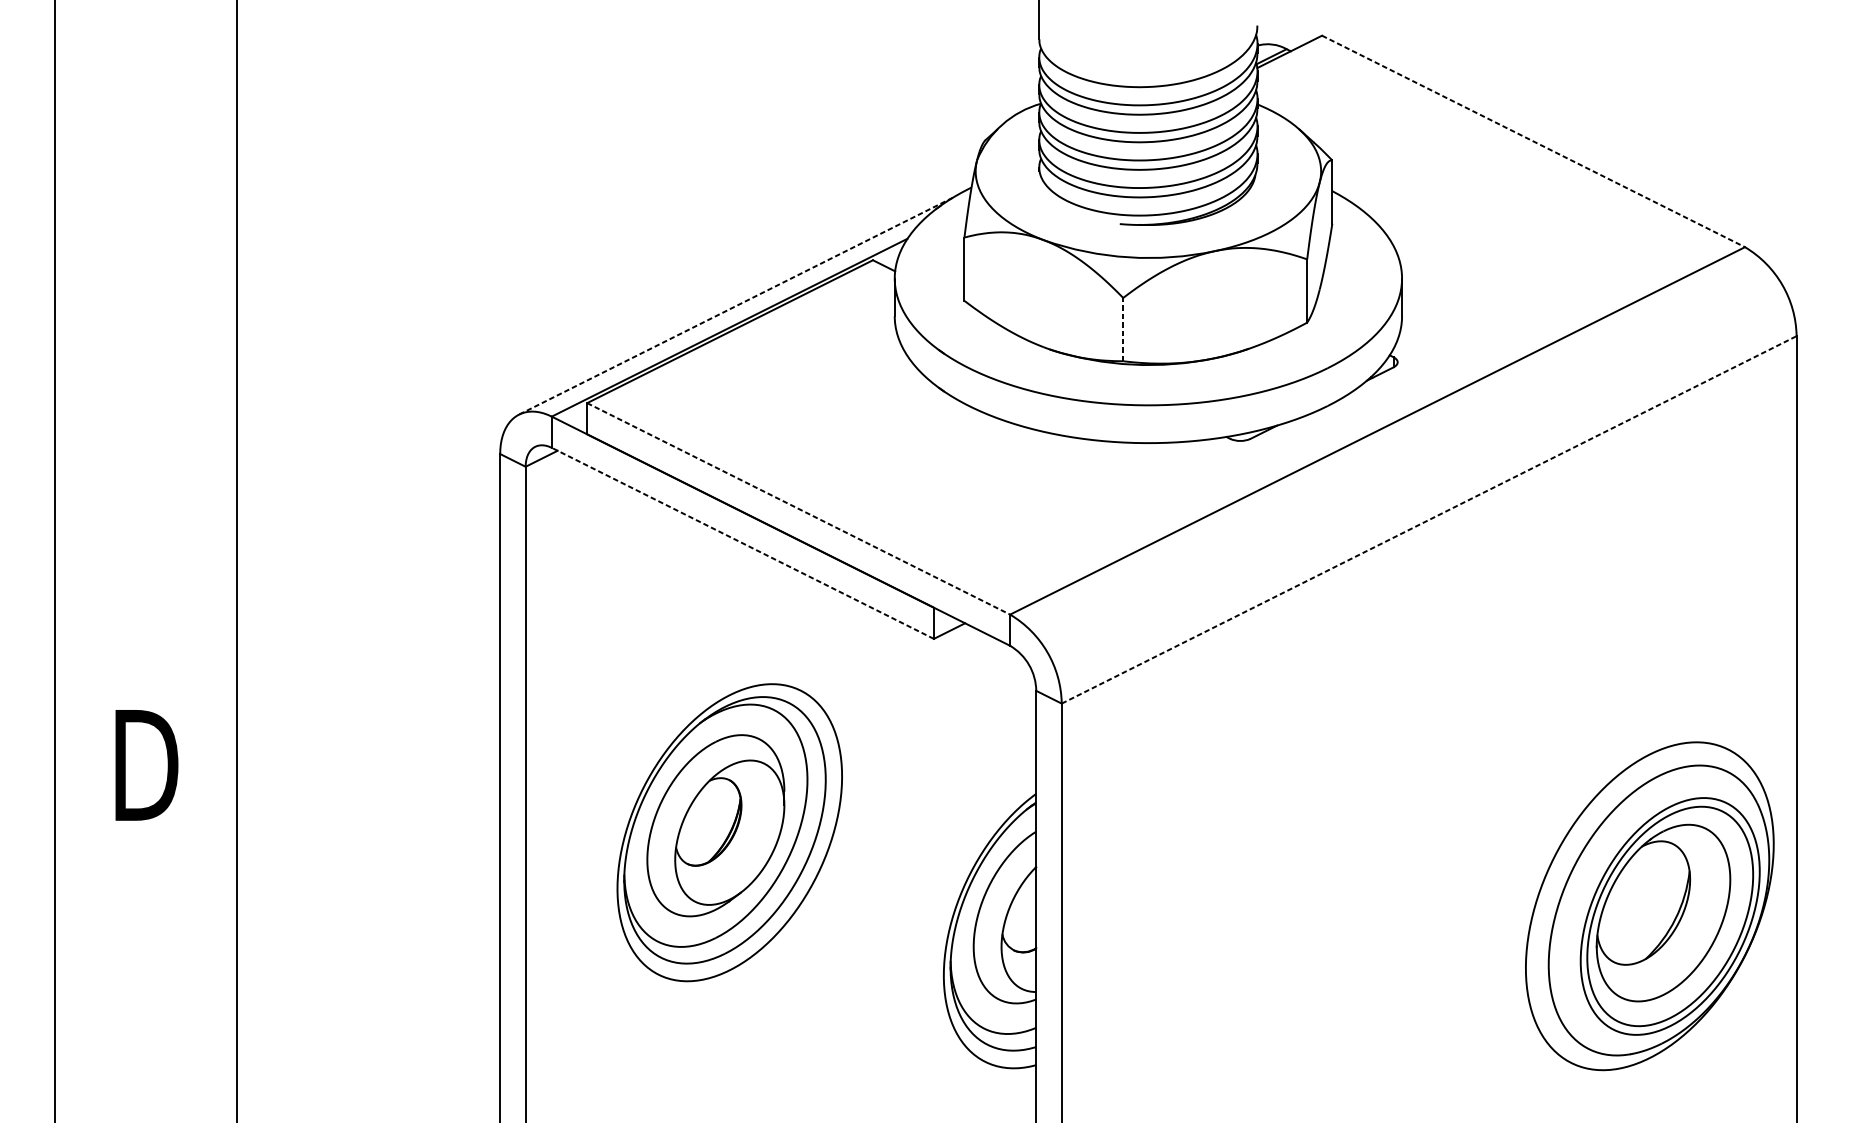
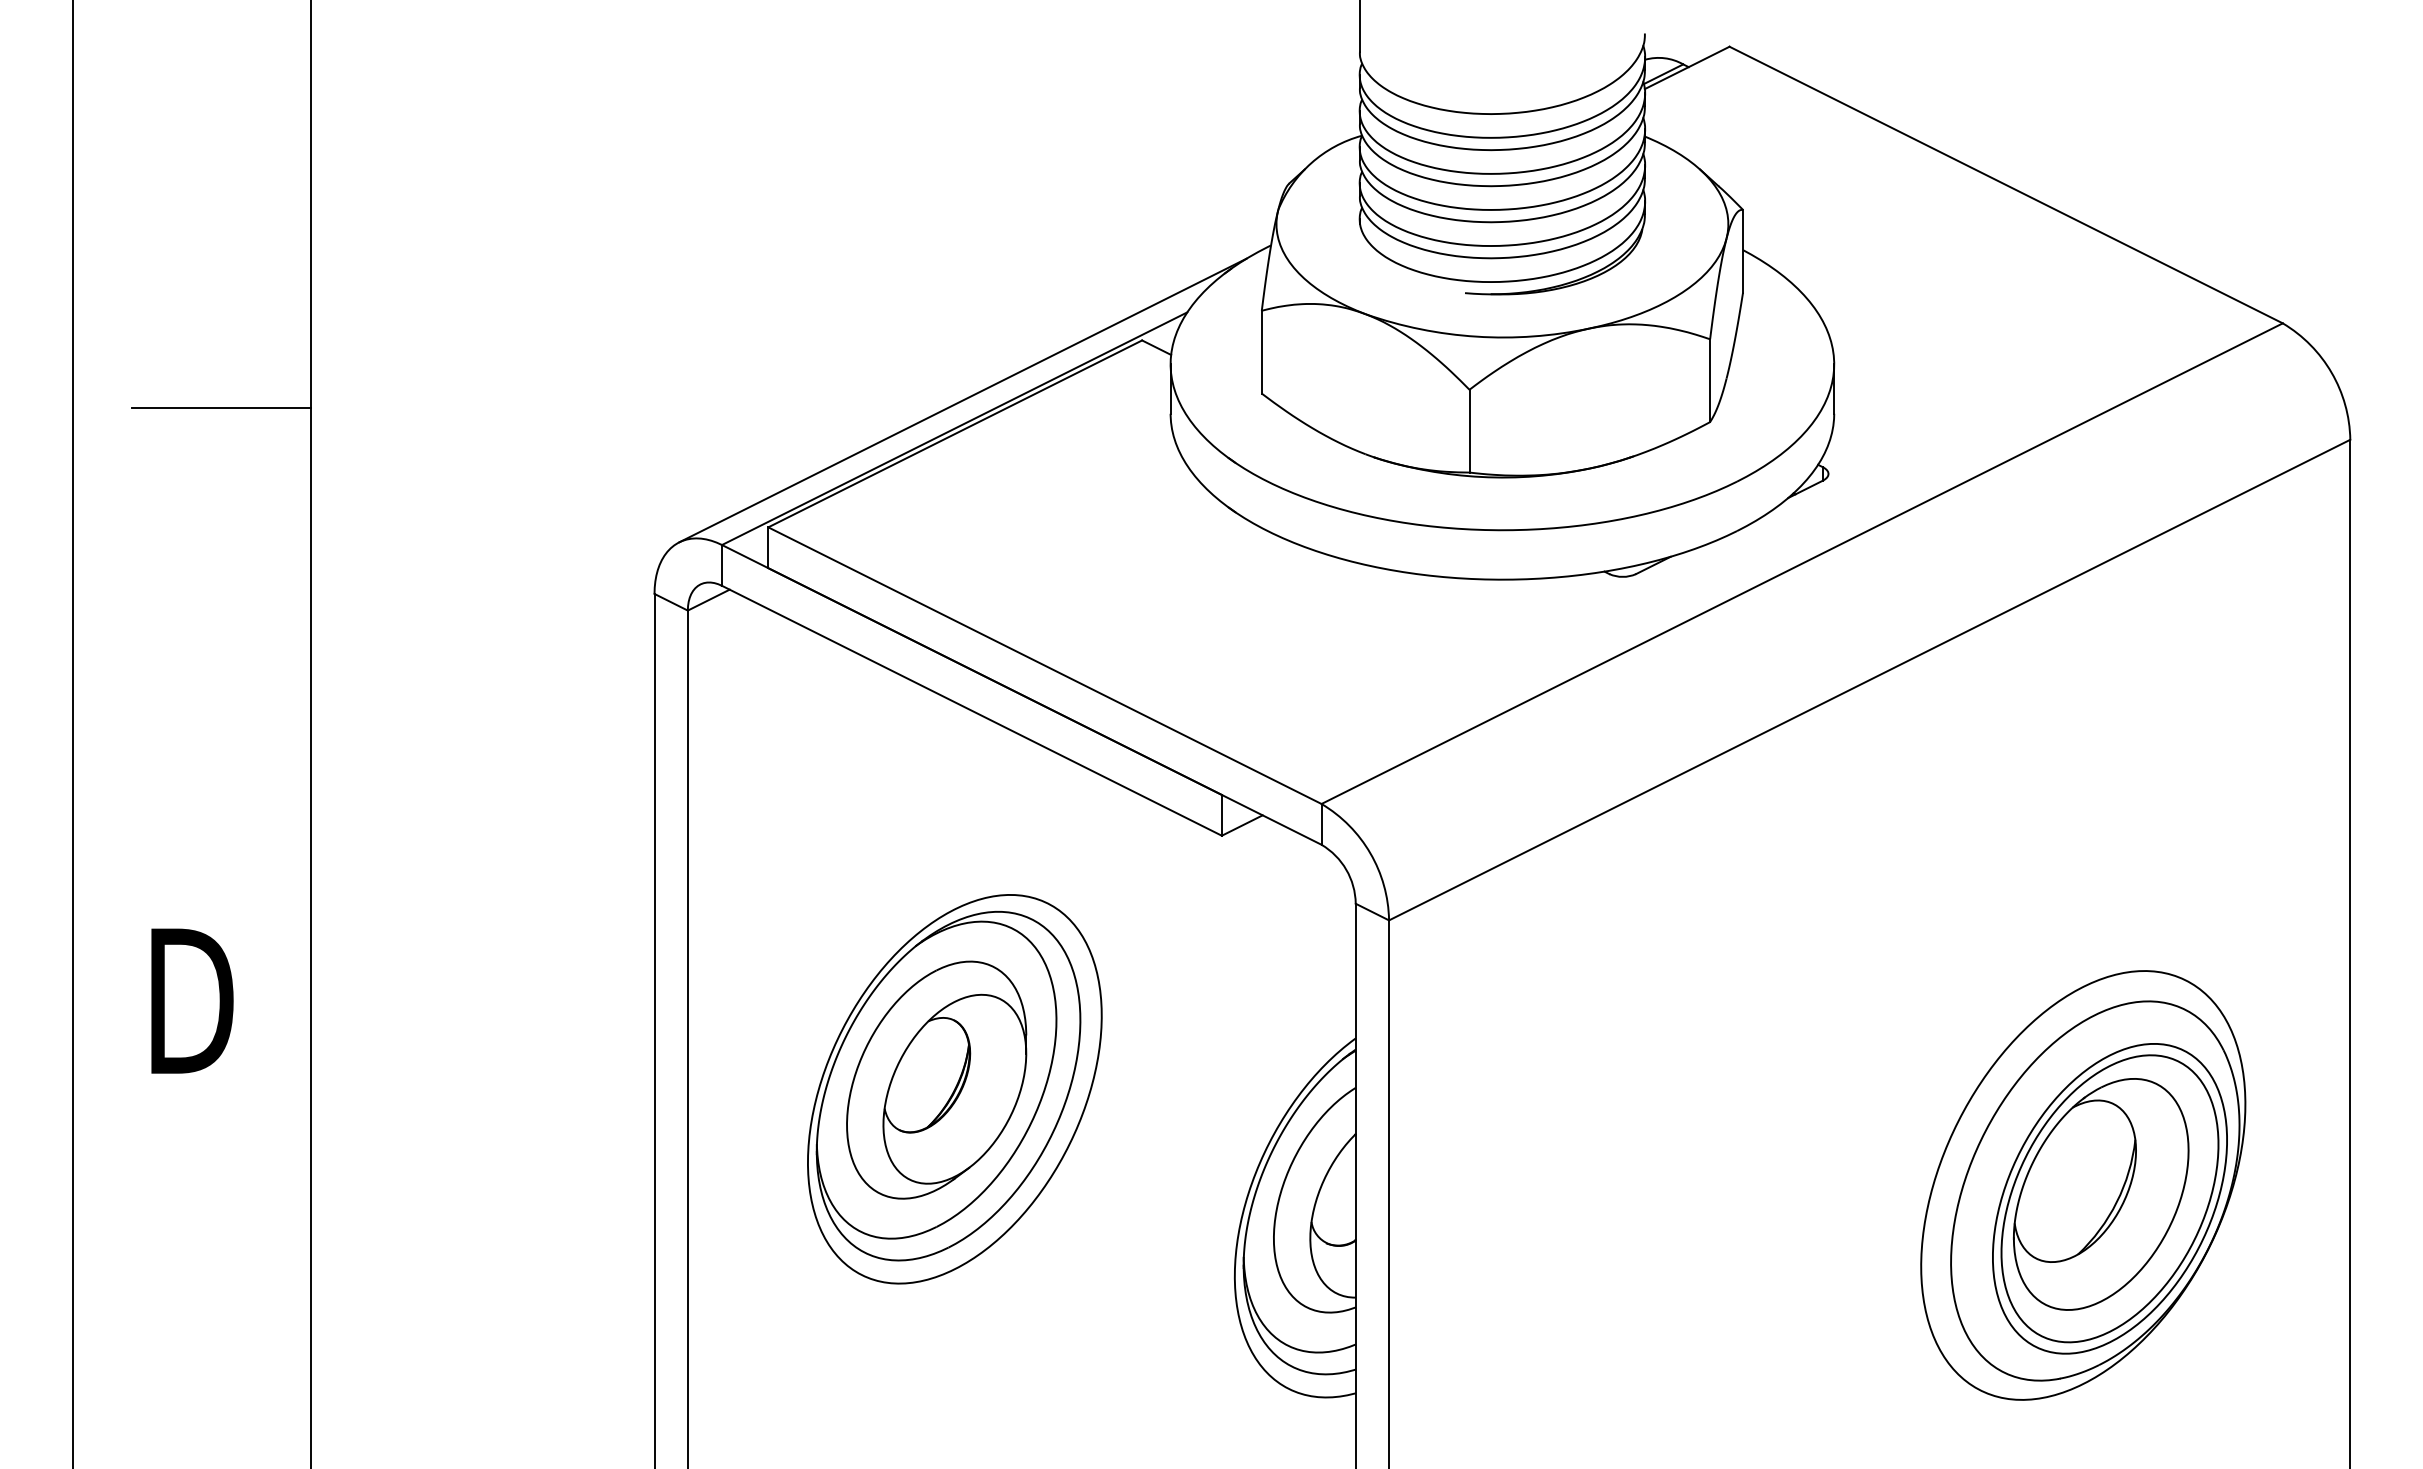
line: (1533, 141) -> (2006, 185), dashed -> solid
line: (735, 306) -> (962, 400), dashed -> solid
line: (169, 312) -> (221, 408), added
line: (1123, 329) -> (1469, 430), dashed -> solid
line: (799, 508) -> (1045, 665), dashed -> solid
line: (1429, 519) -> (1870, 679), dashed -> solid
line: (742, 543) -> (971, 710), dashed -> solid
part: (1649, 906) -> (2083, 1185), moved

